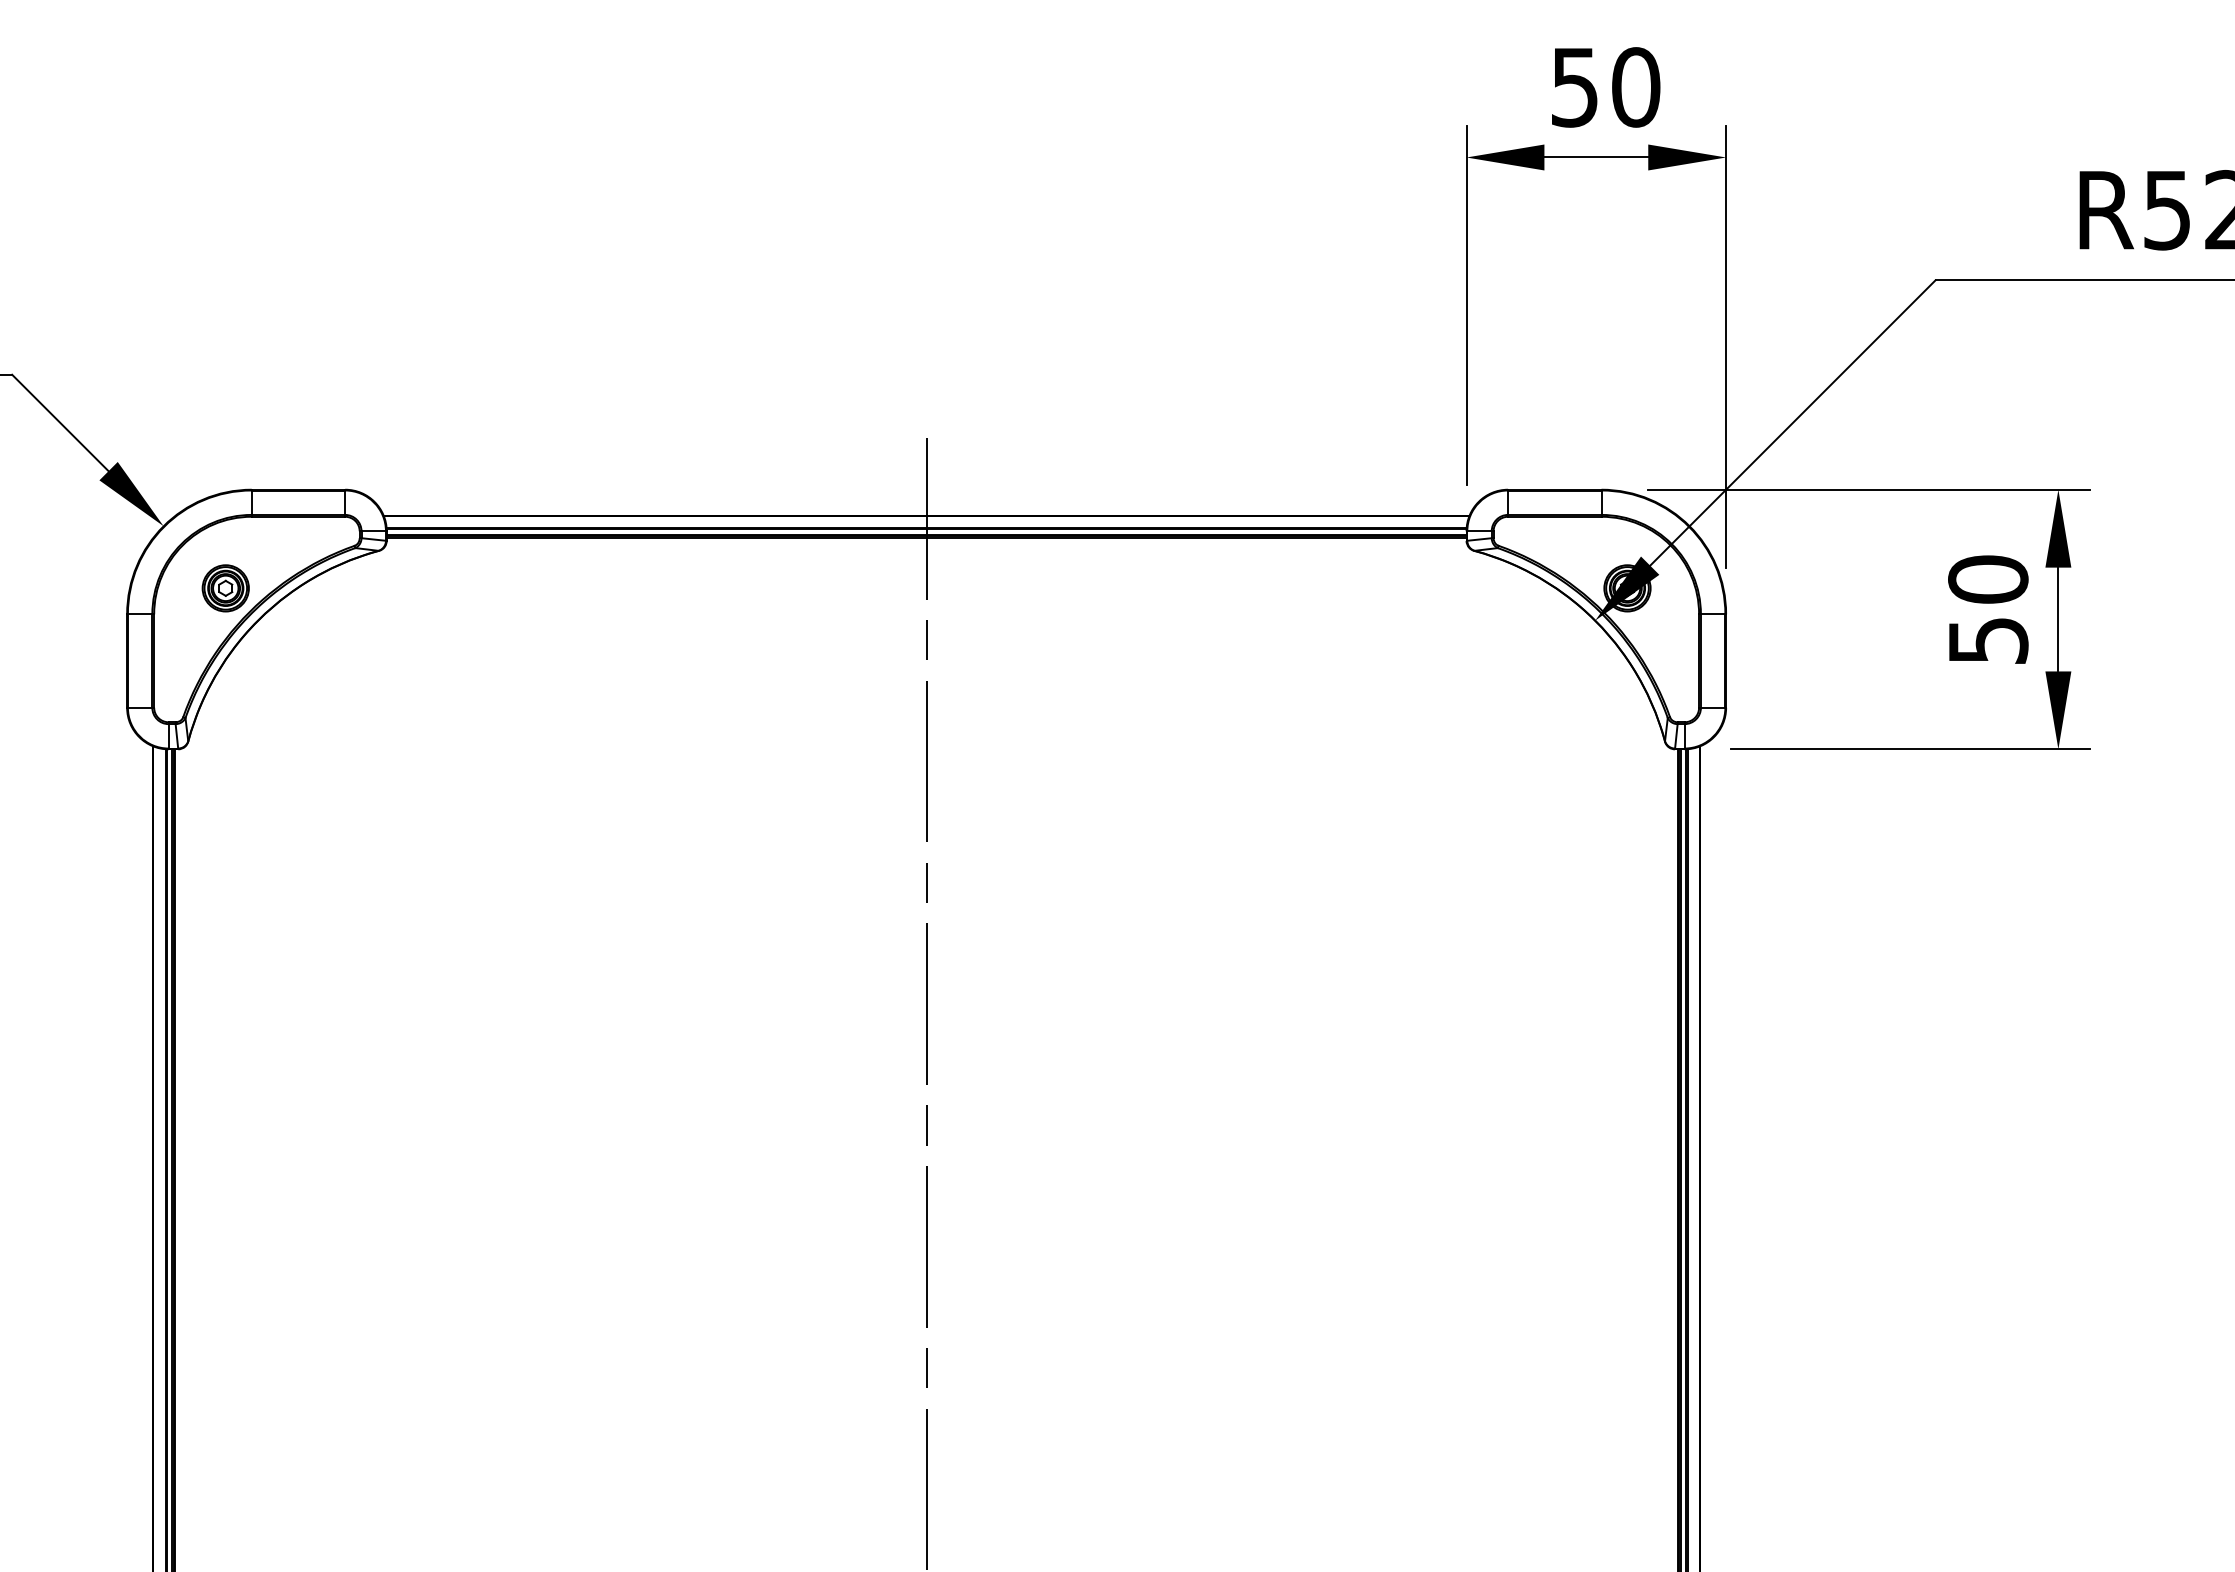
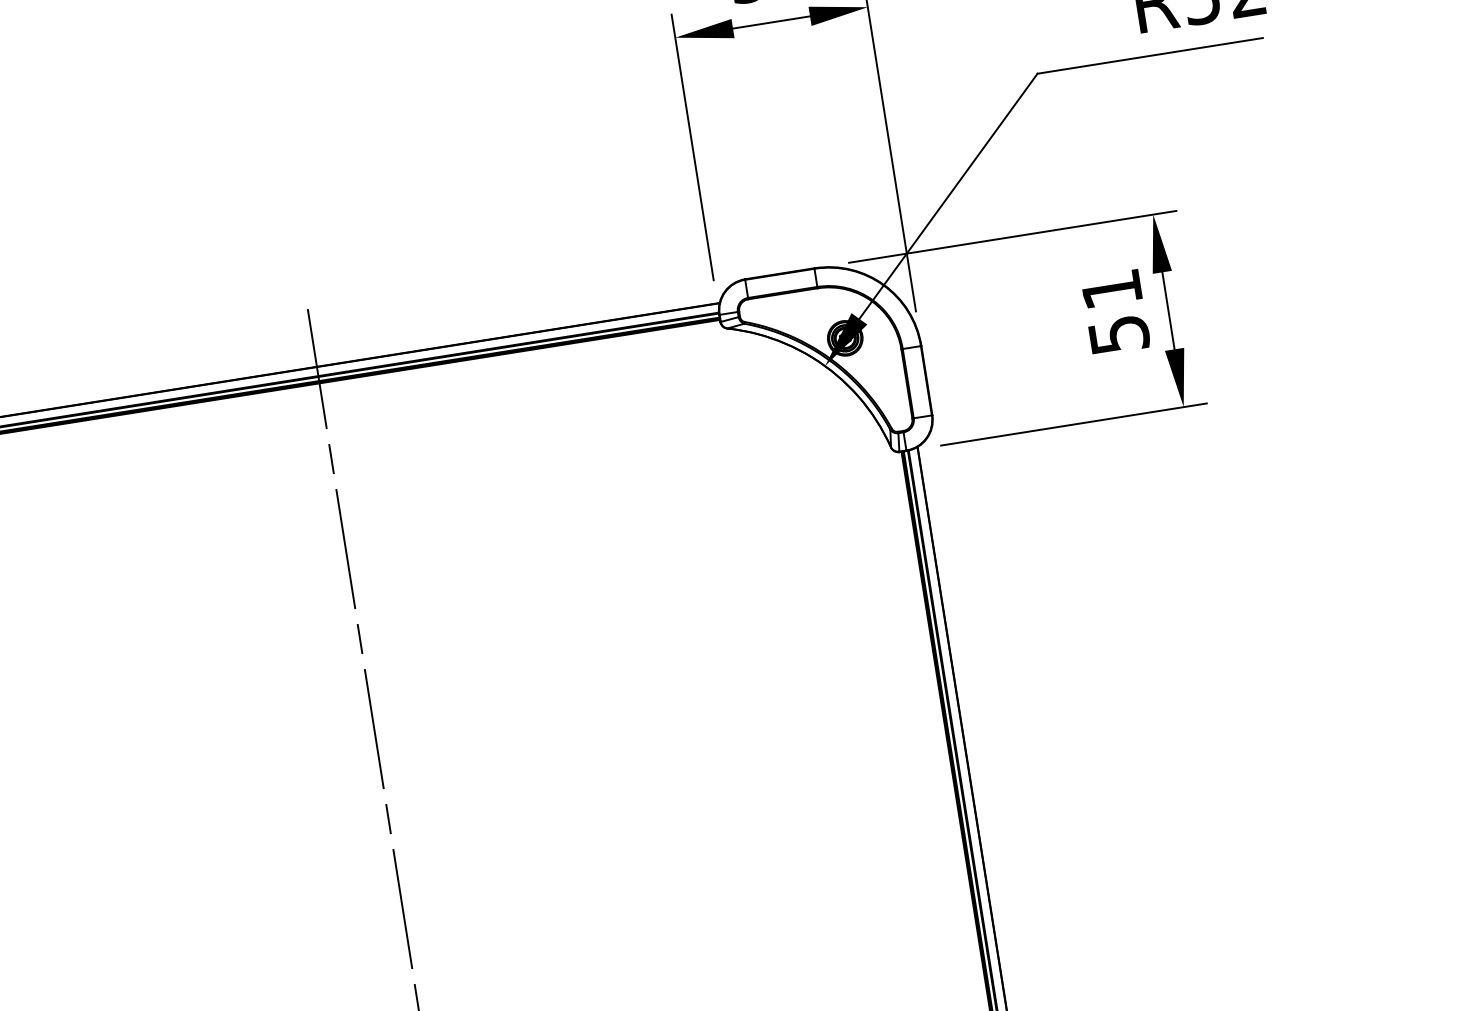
text: (1988, 579) -> (1111, 289), 50 -> 51

